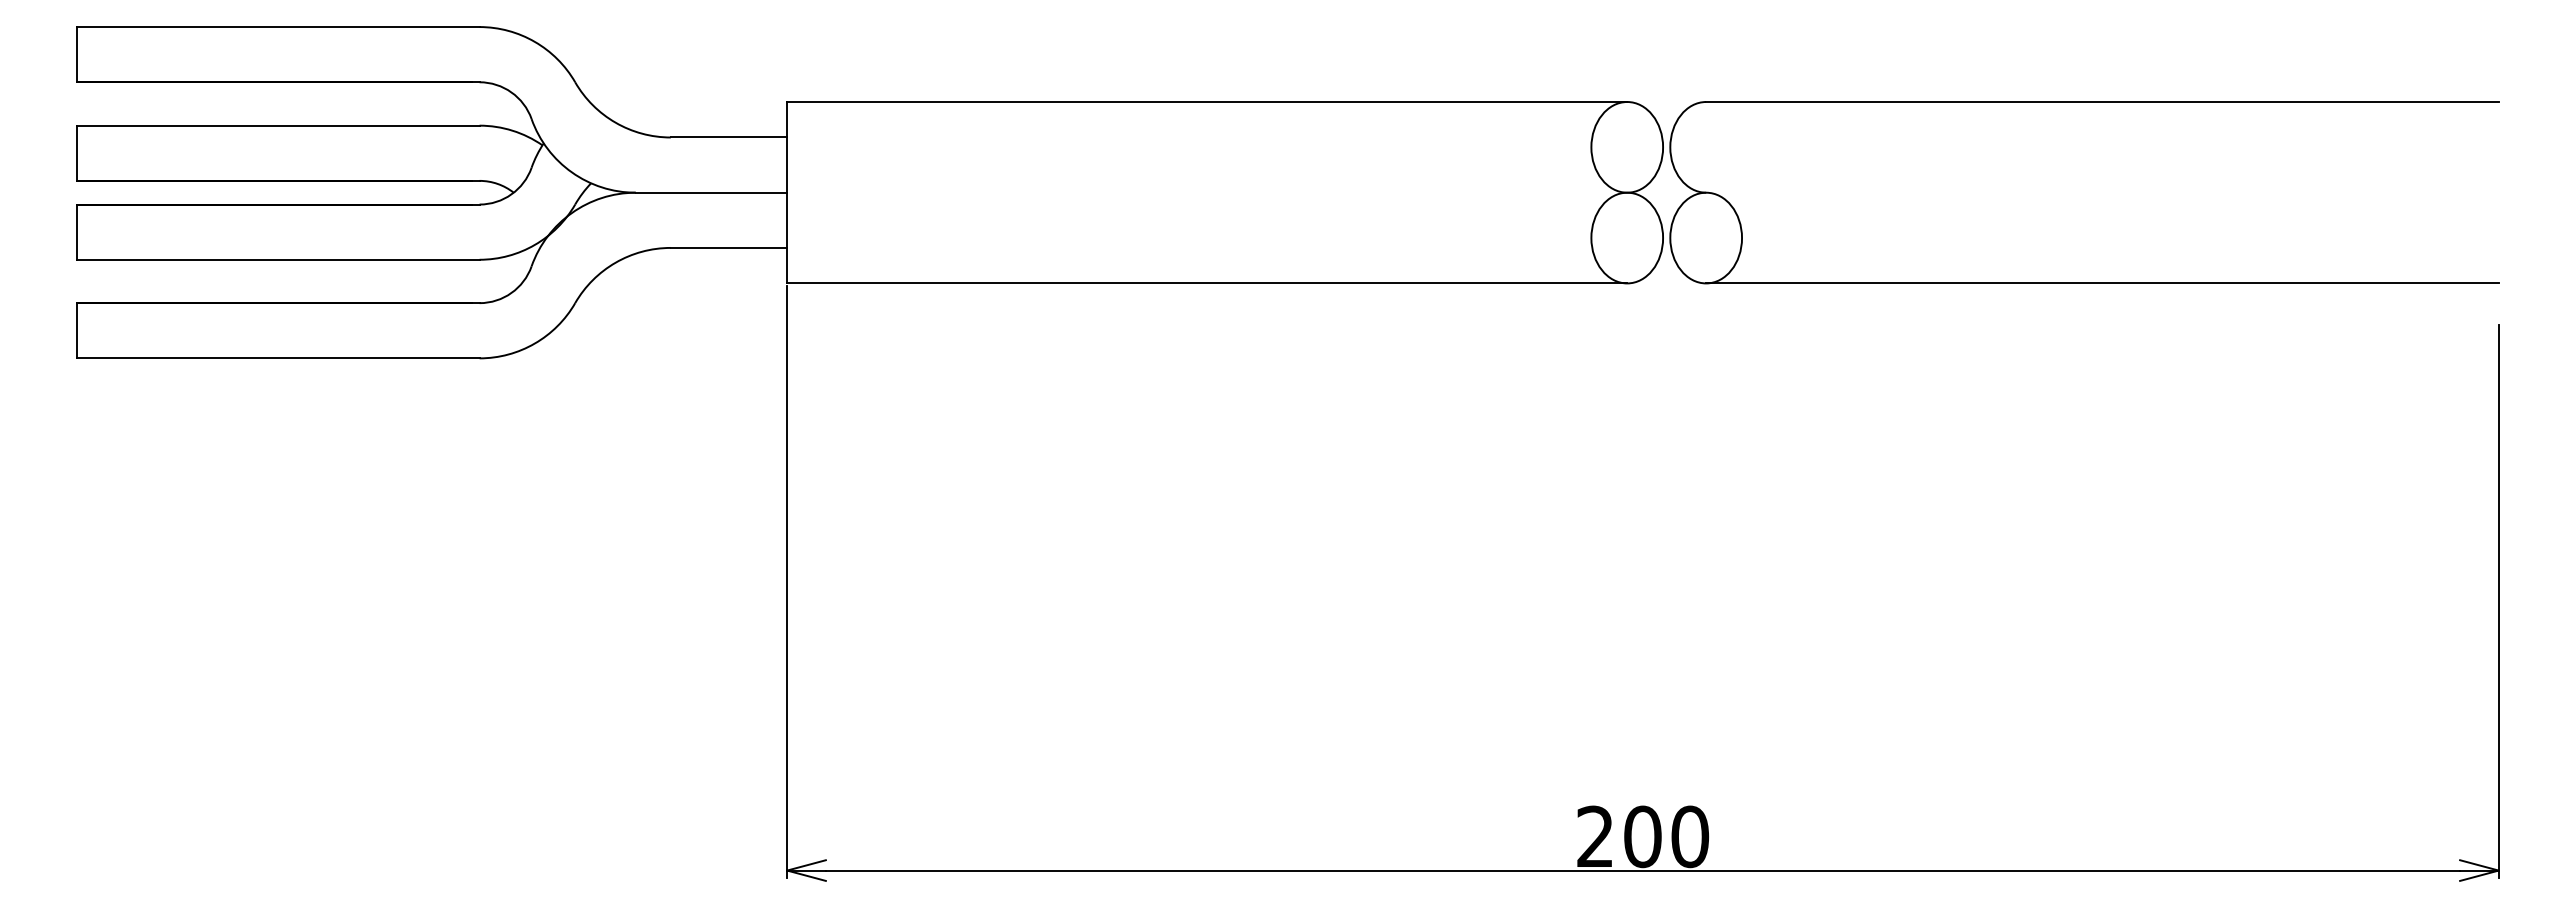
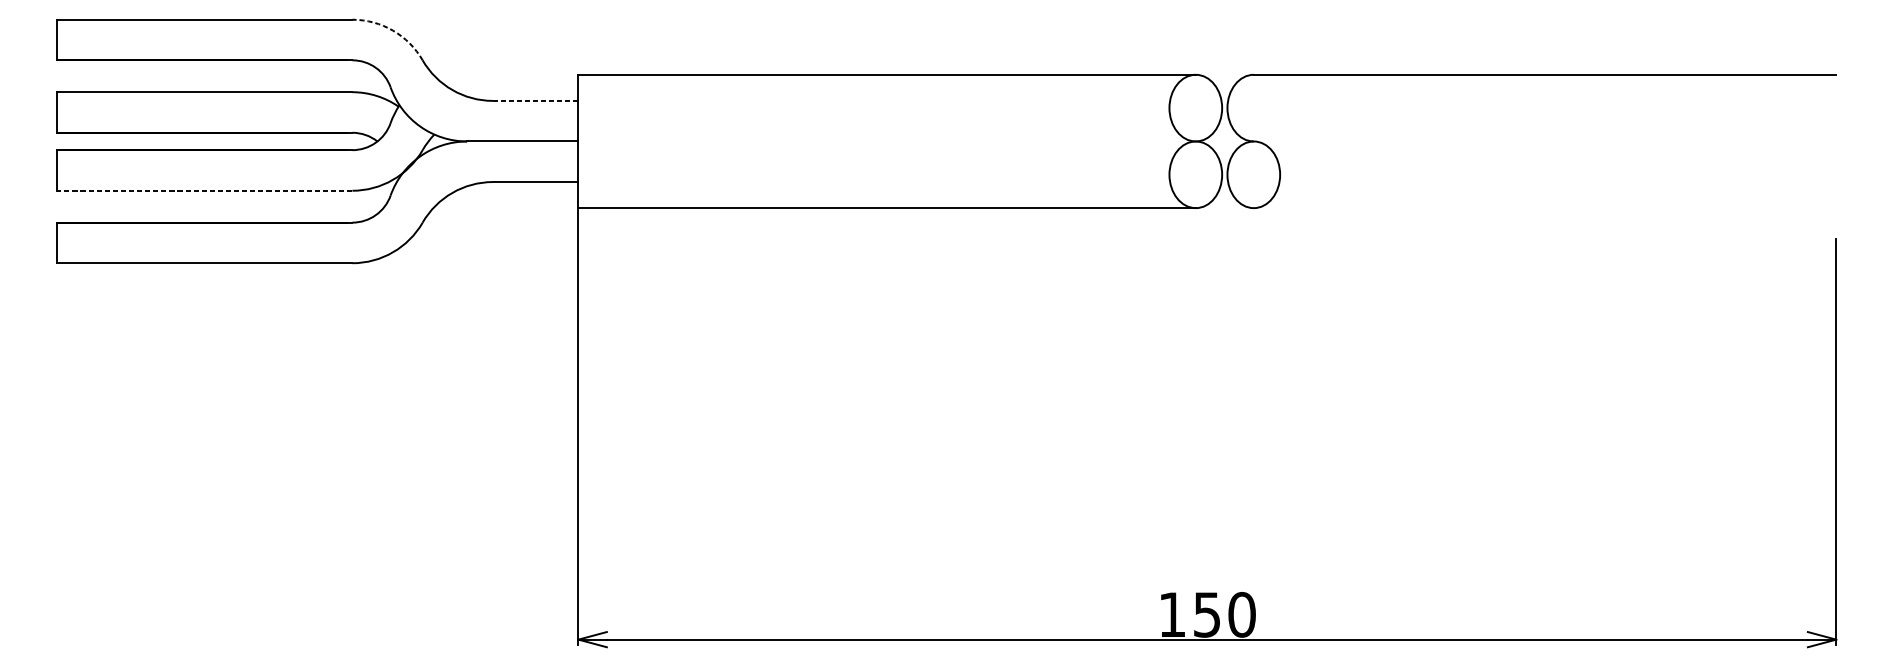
arc: (534, 41) -> (392, 30), solid -> dashed
line: (728, 137) -> (535, 100), solid -> dashed
line: (277, 259) -> (203, 190), solid -> dashed
line: (2102, 283) -> (1545, 208), removed
text: (1619, 836) -> (1190, 614), 200 -> 150

